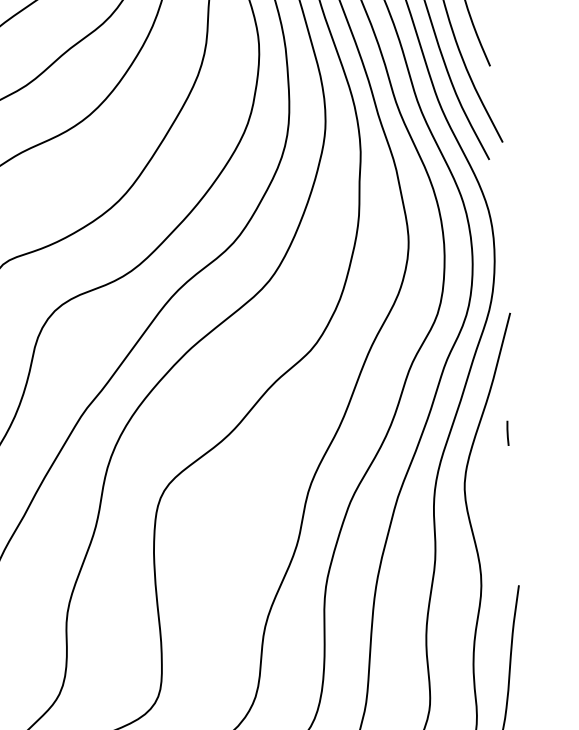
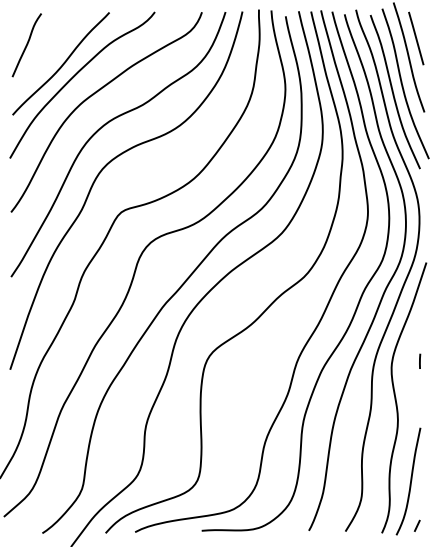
line: (508, 431) -> (420, 360), moved

